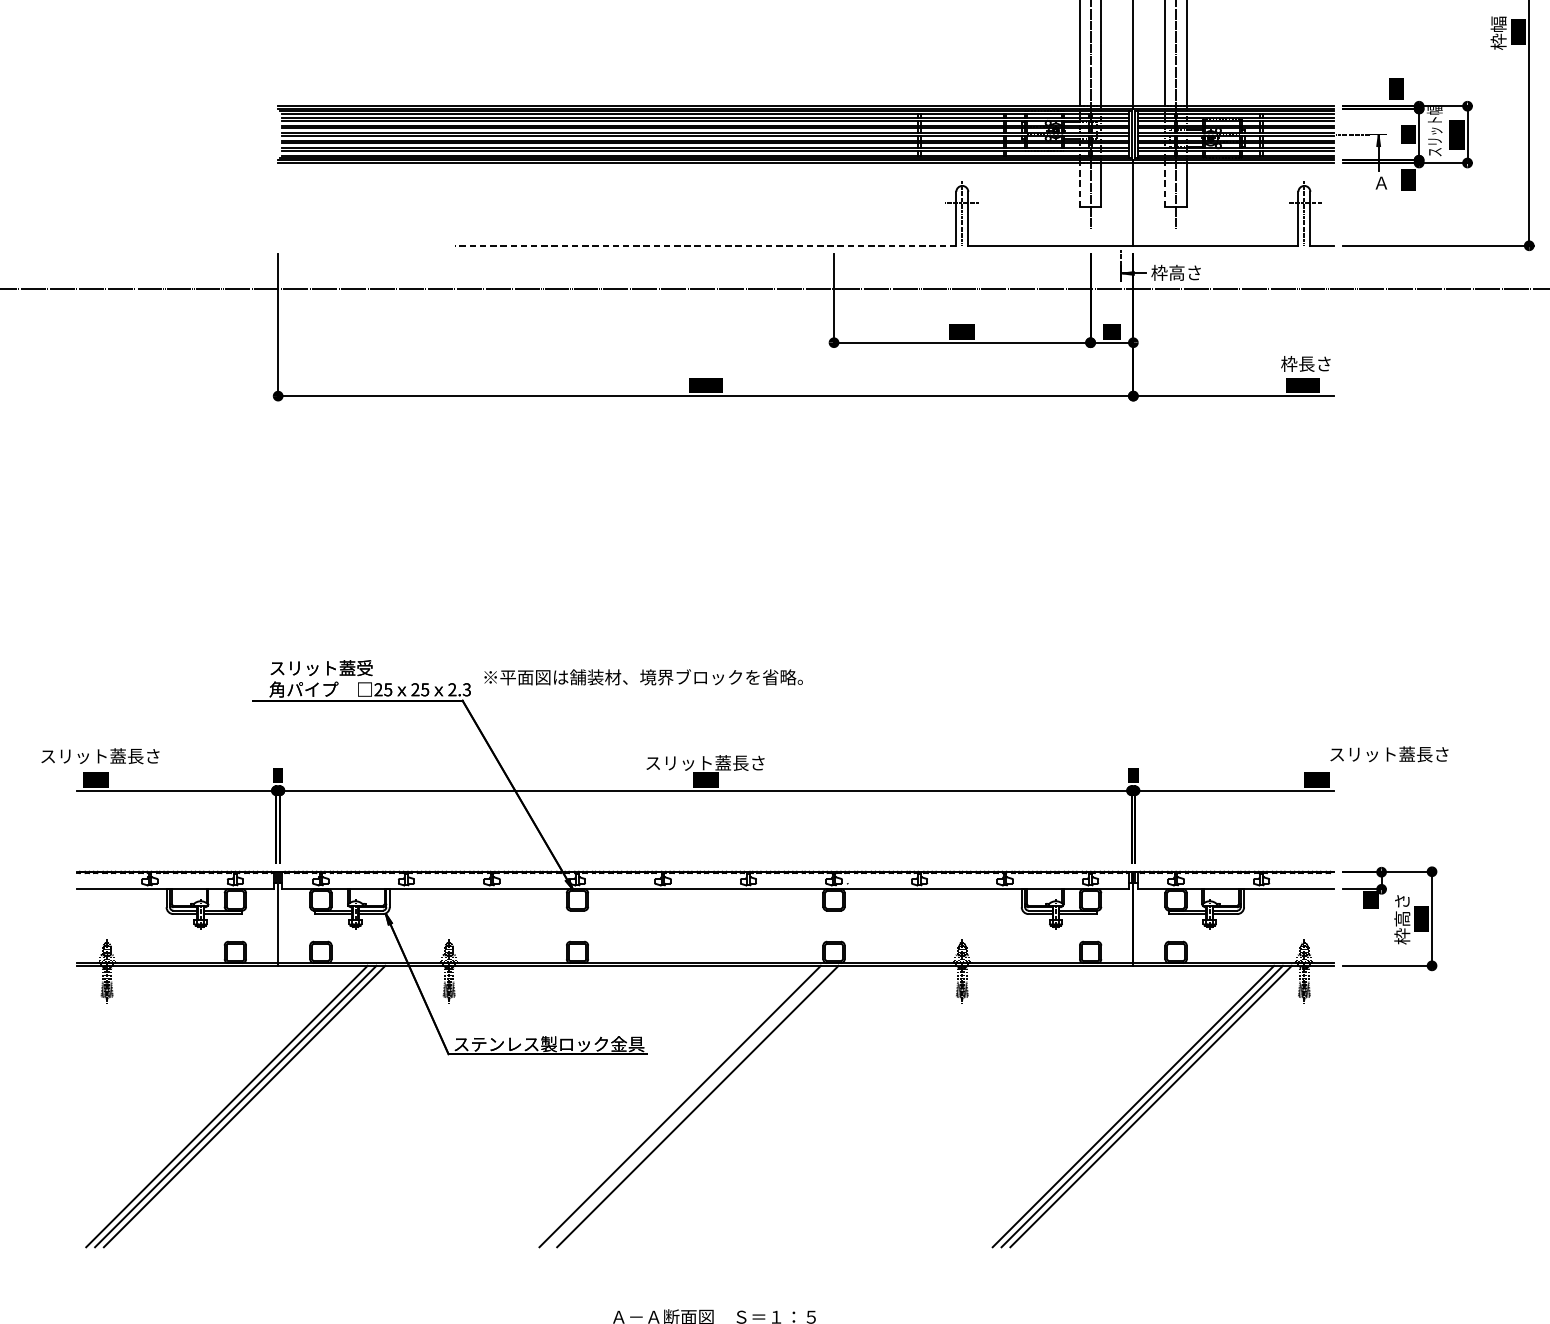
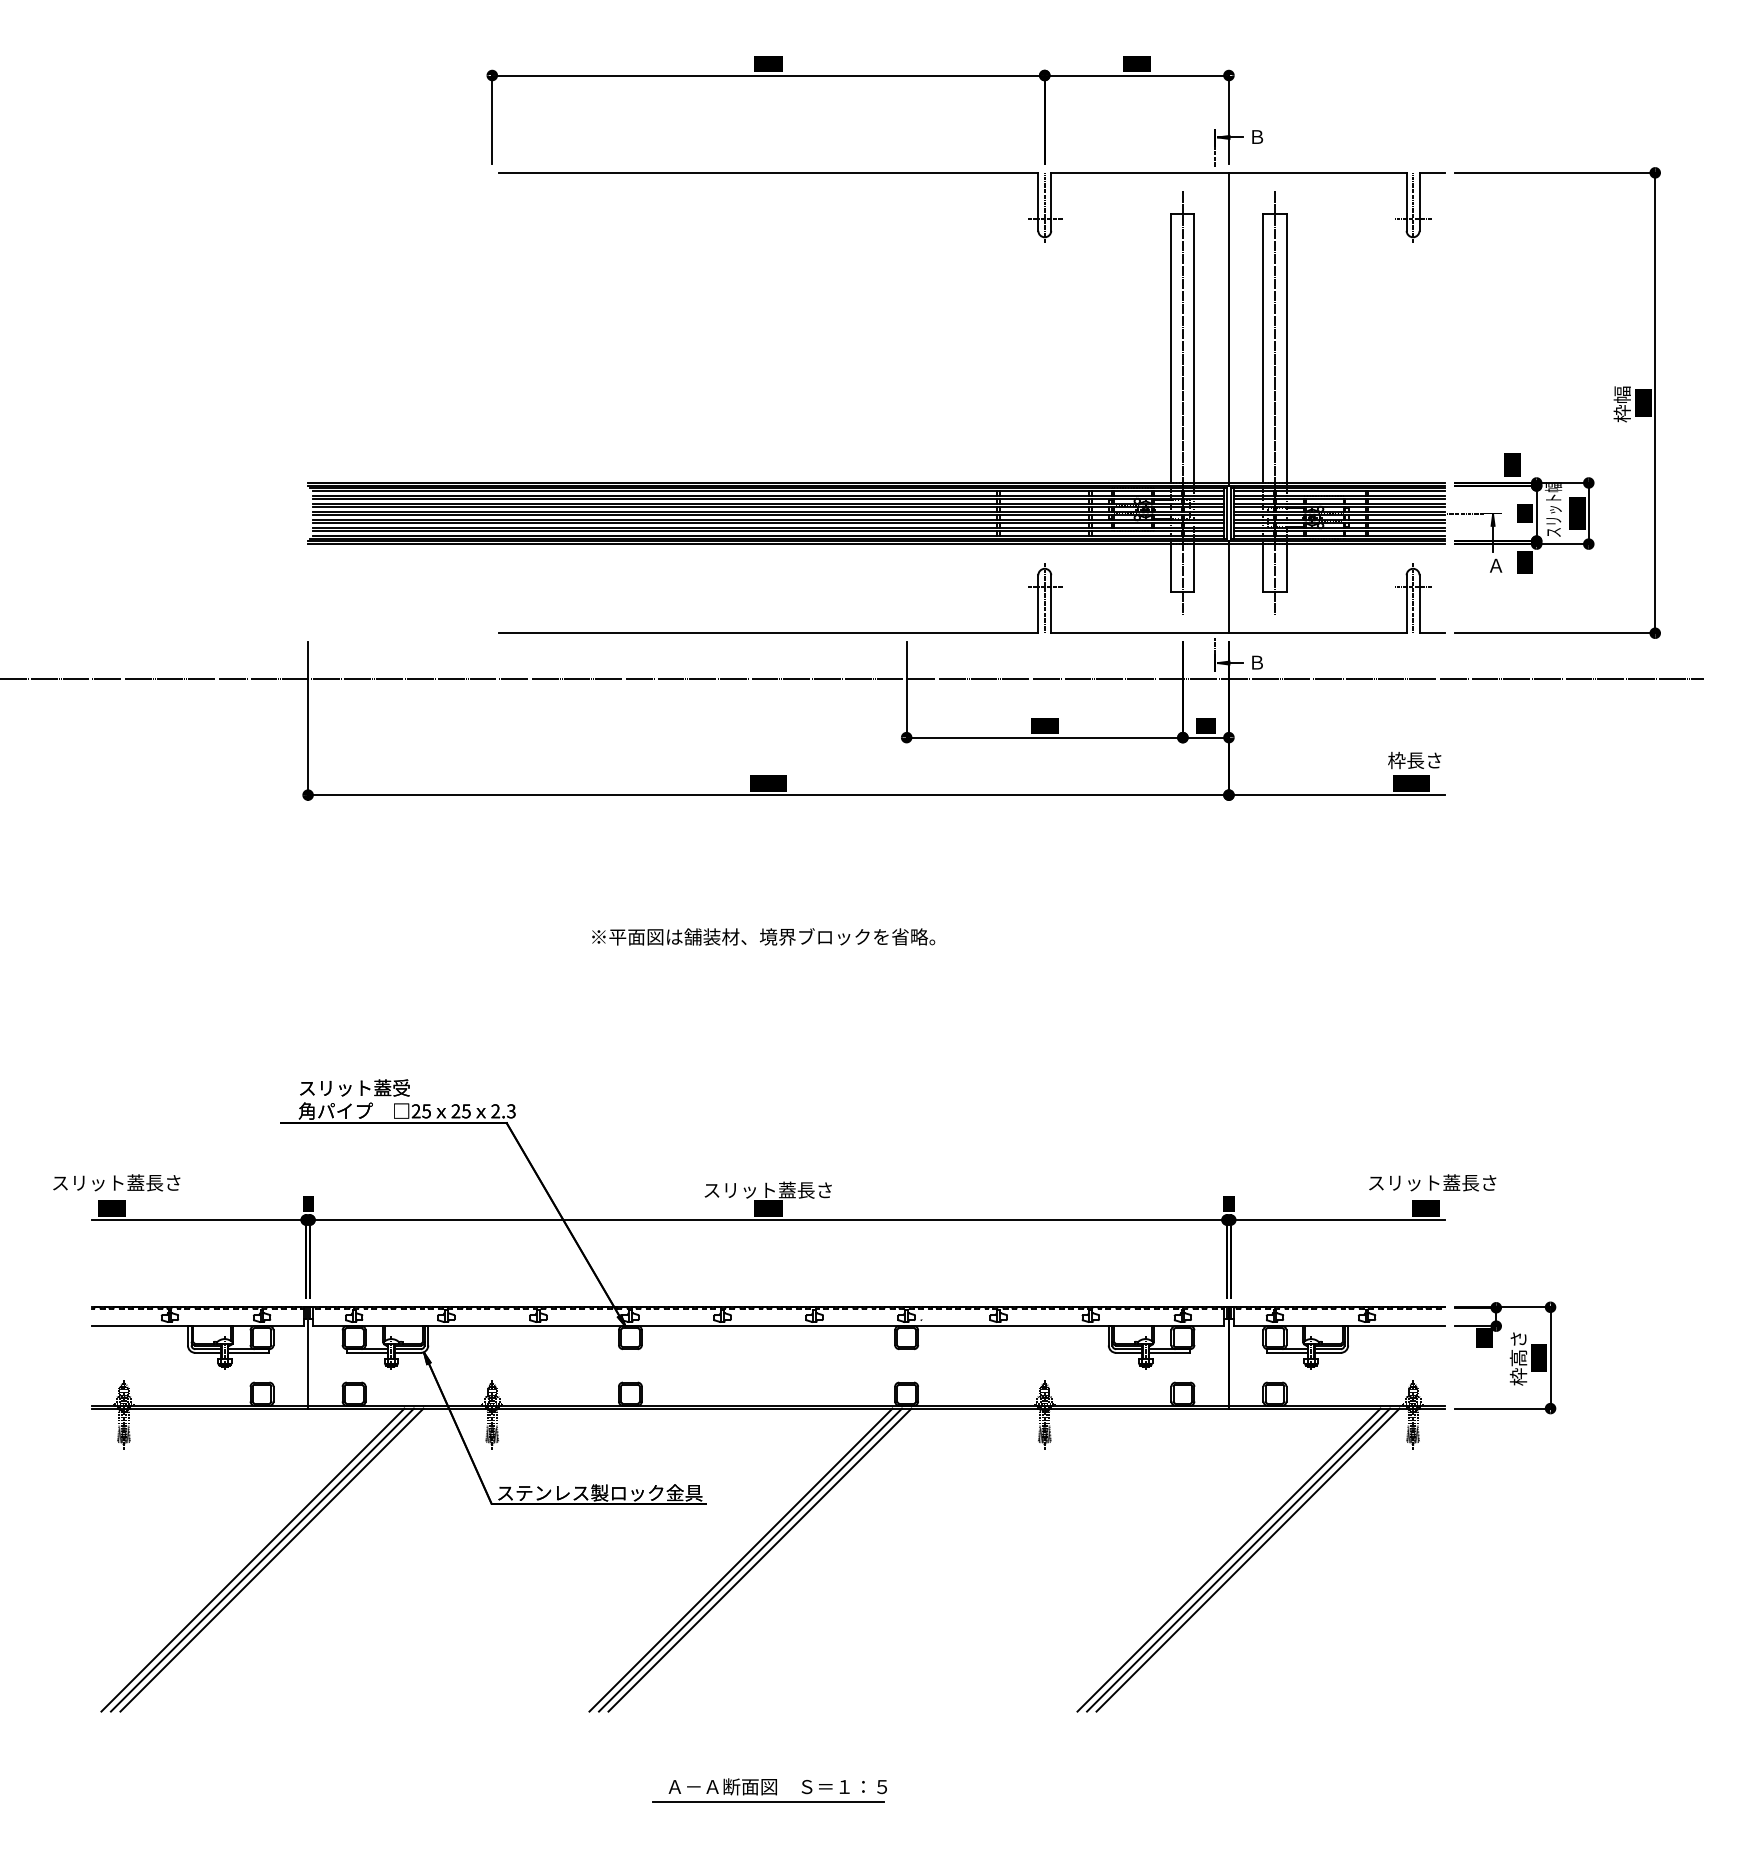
line: (1080, 184) -> (1171, 567), dashed -> solid
line: (1165, 184) -> (1263, 567), dashed -> solid
line: (705, 246) -> (768, 633), dashed -> solid
text: (1175, 272) -> (1274, 662), 枠高さ -> Ｂ
text: (643, 676) -> (763, 936), moved
text: (1389, 754) -> (1432, 1182), moved
line: (689, 1105) -> (750, 1559), added

